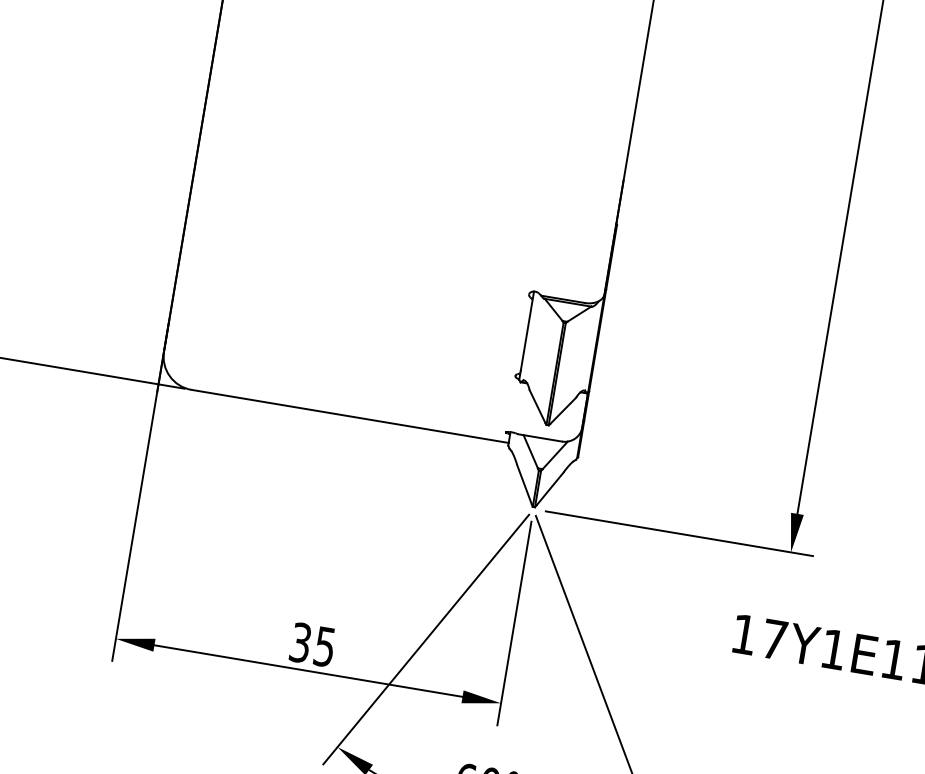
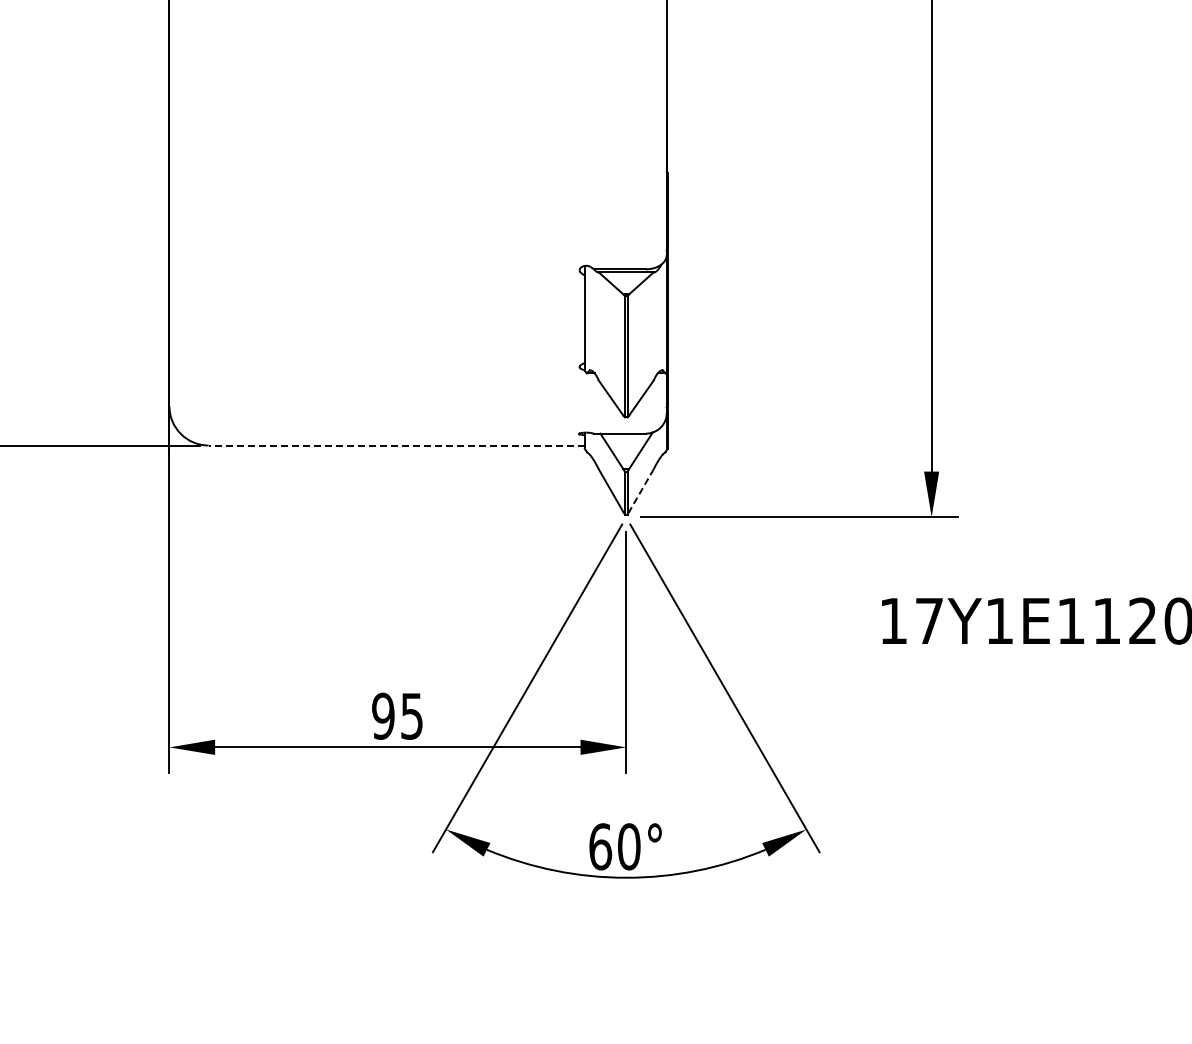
line: (349, 416) -> (396, 445), solid -> dashed
line: (550, 488) -> (641, 490), solid -> dashed
text: (300, 642) -> (383, 715), 35 -> 95

